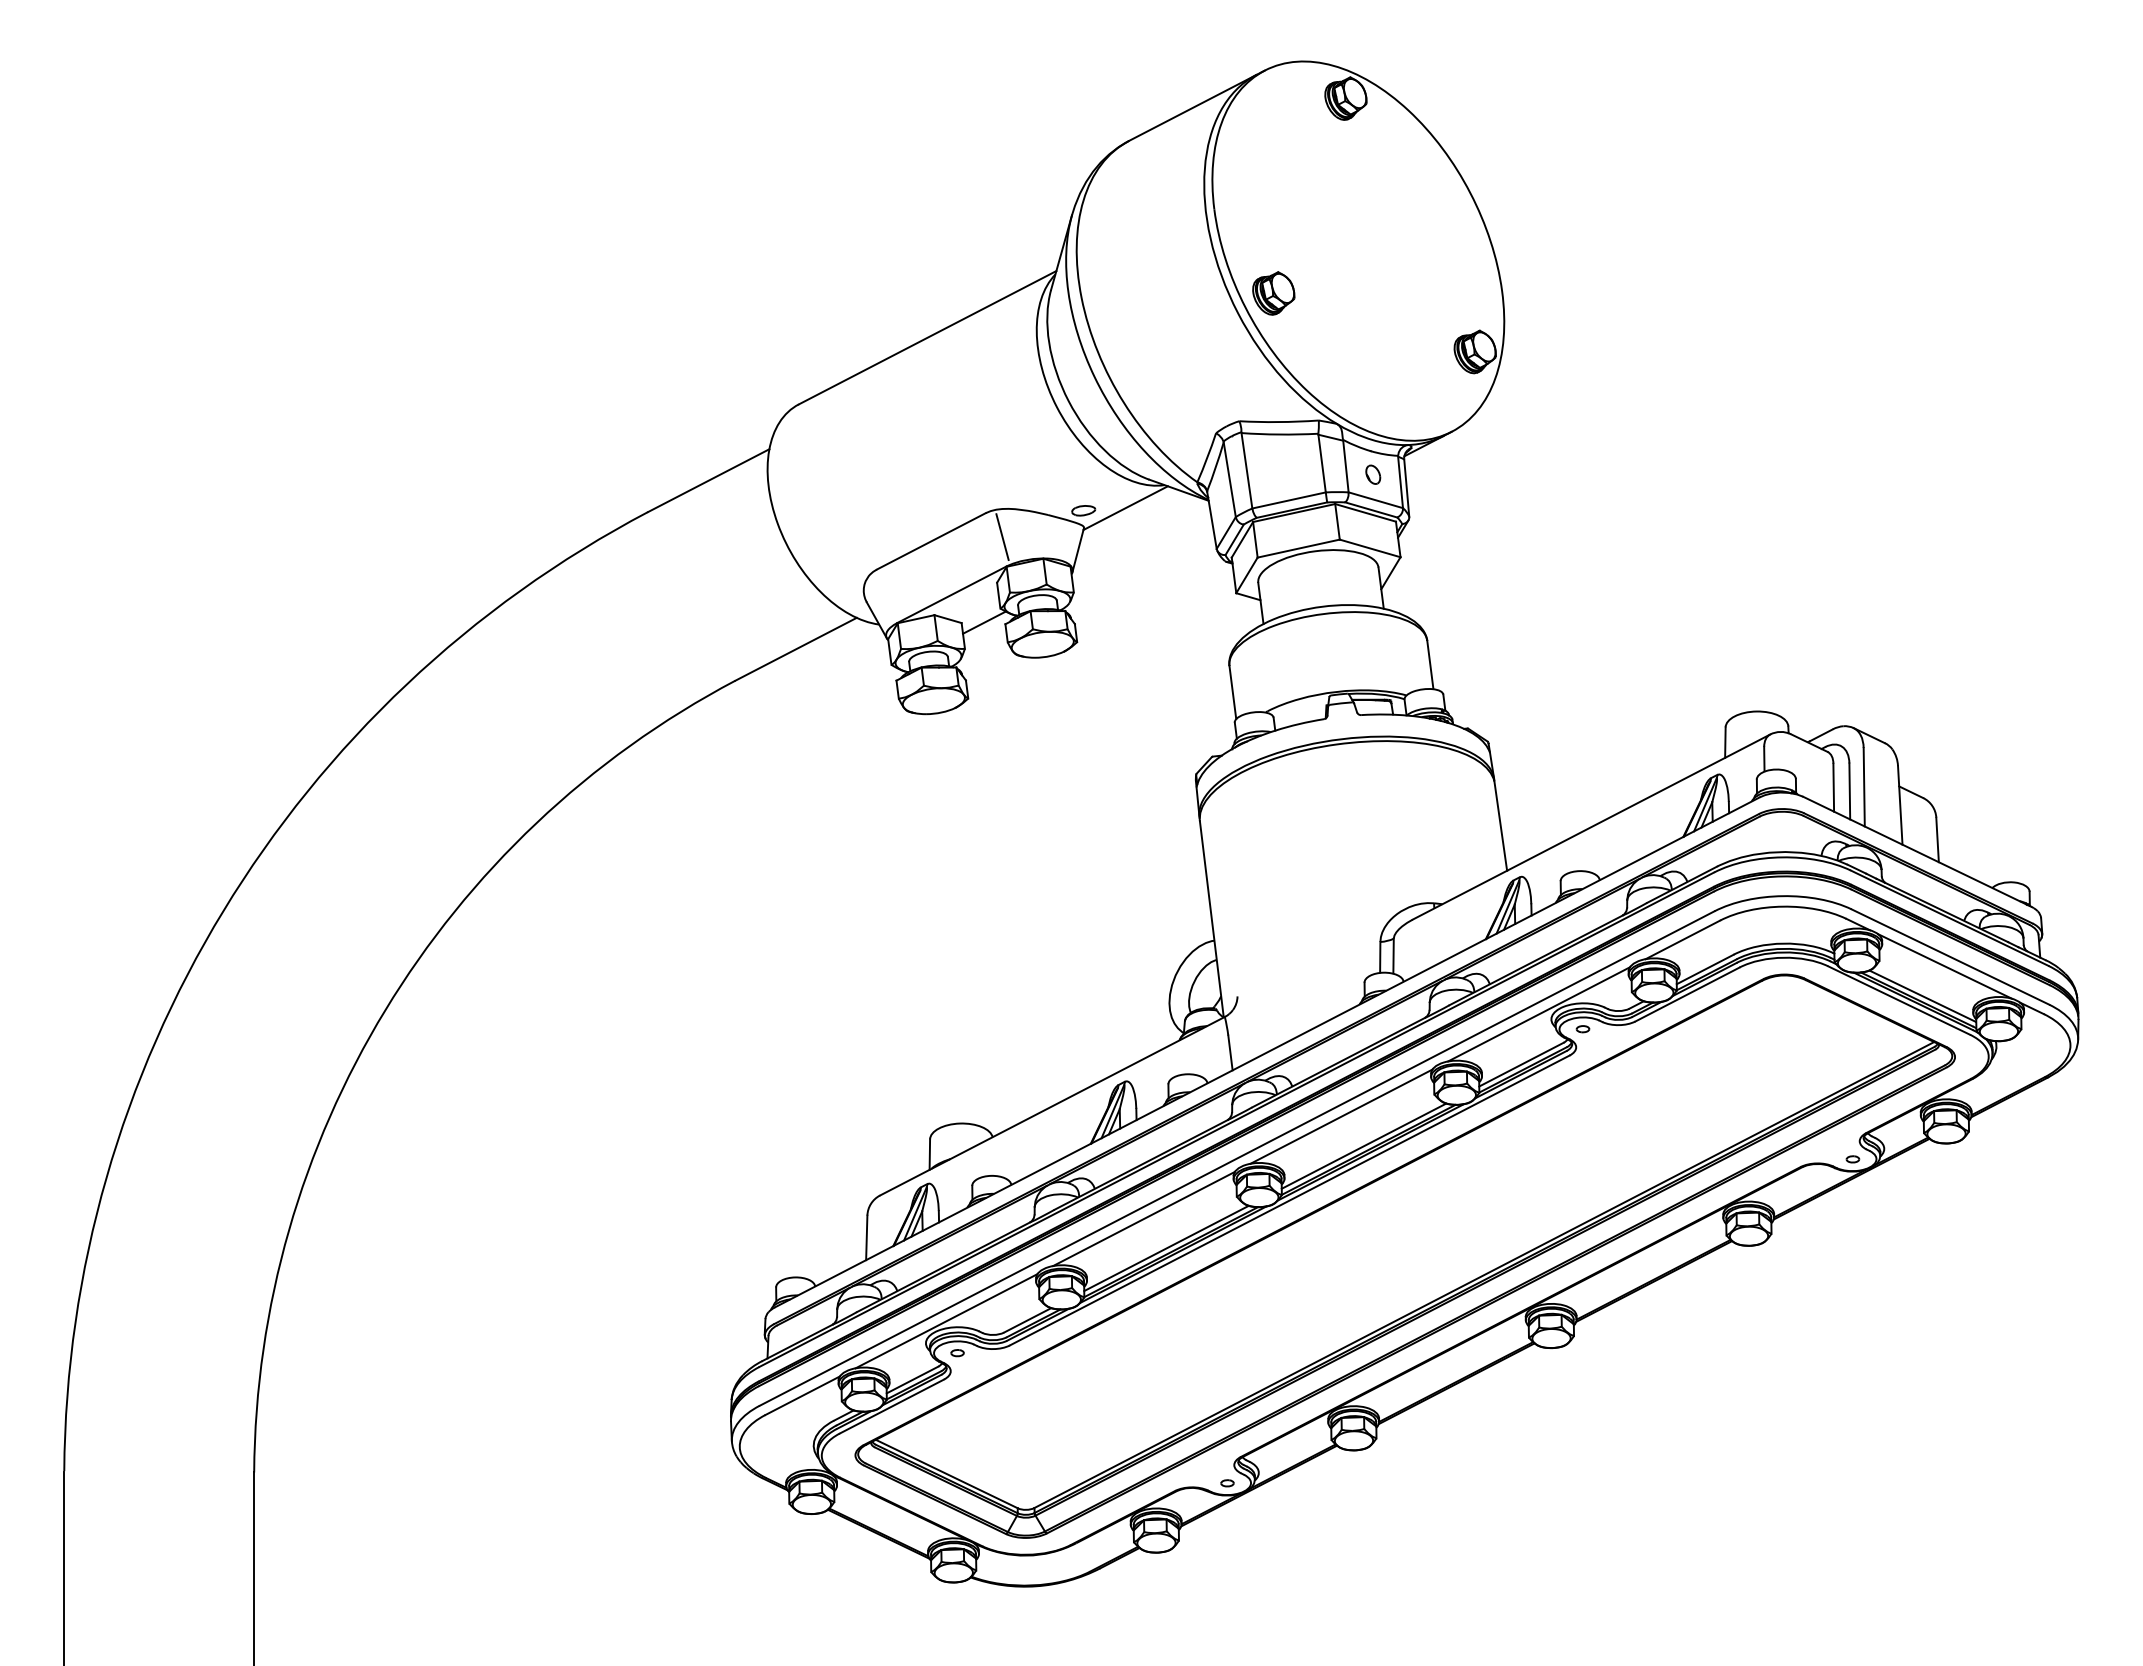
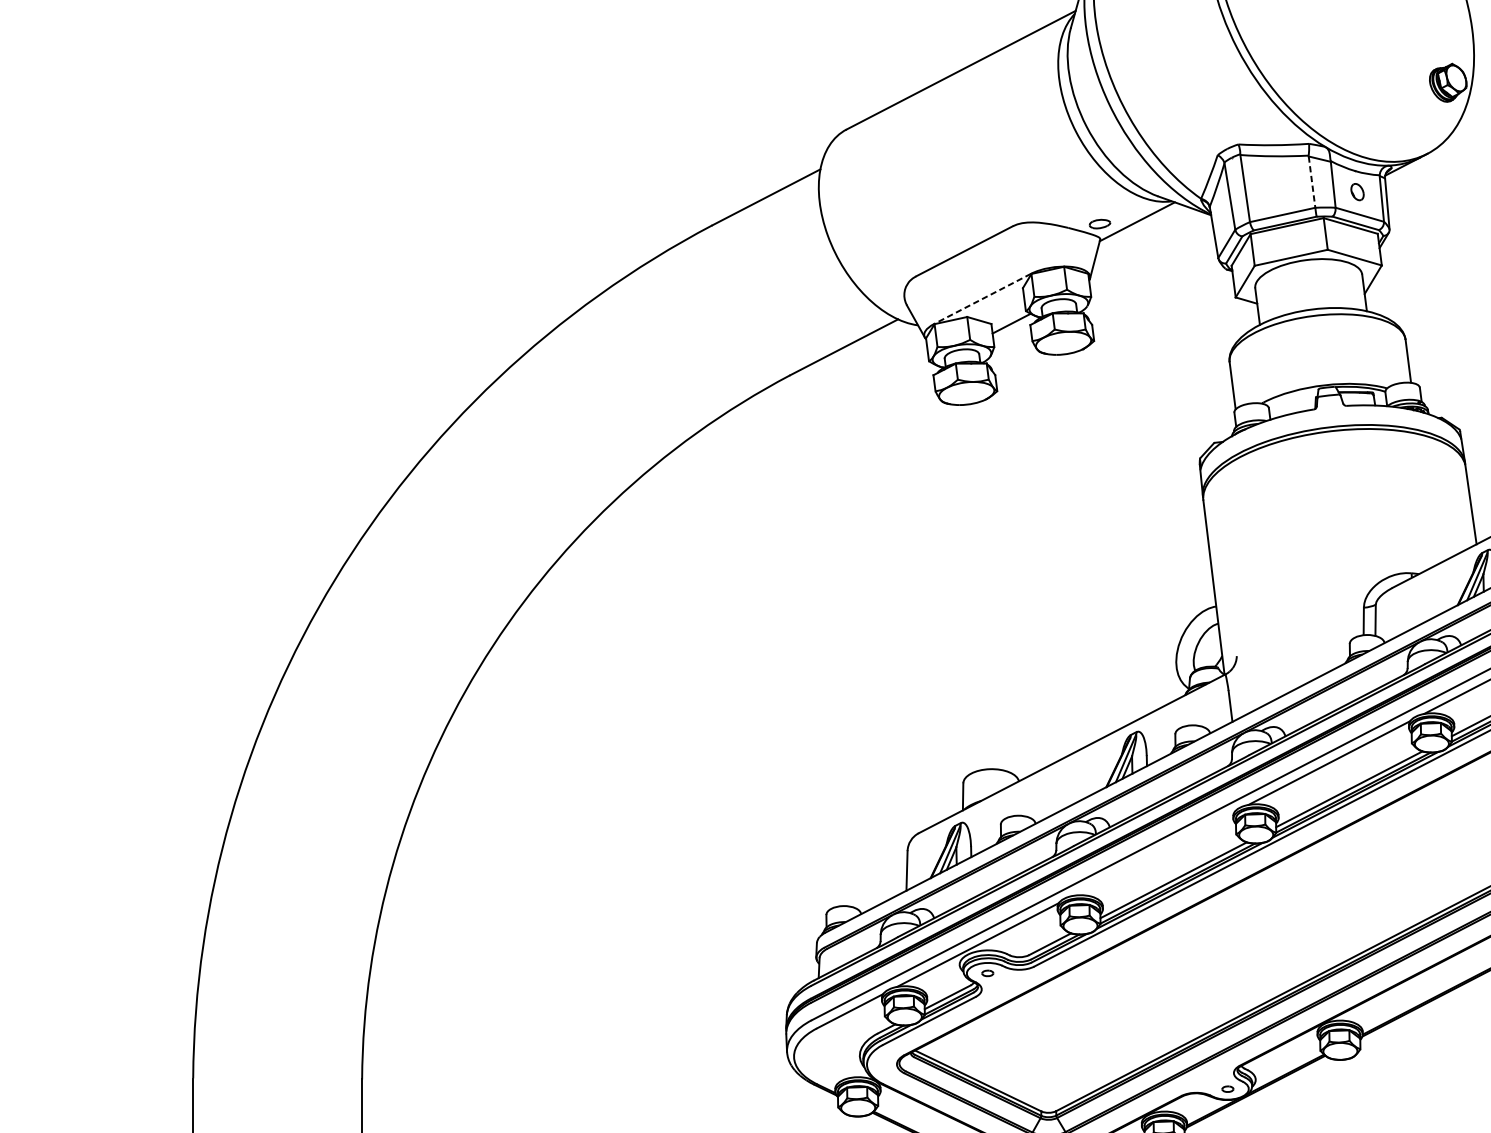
part: (1273, 293) -> (1268, 30), removed
line: (1322, 464) -> (1312, 182), solid -> dashed
line: (1002, 537) -> (1027, 247), removed
line: (951, 595) -> (982, 299), solid -> dashed
line: (1143, 1218) -> (1153, 853), removed

